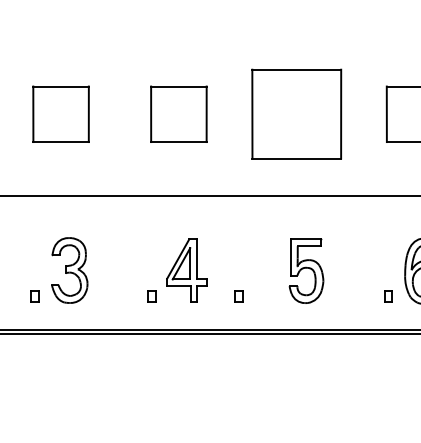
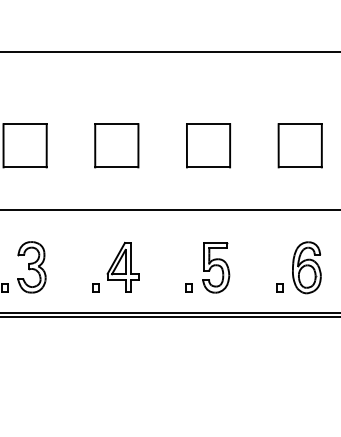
part: (296, 113) -> (208, 145), size x0.62
part: (238, 296) -> (188, 287), moved

